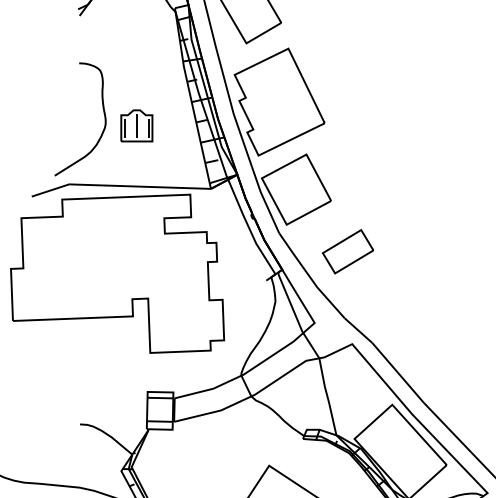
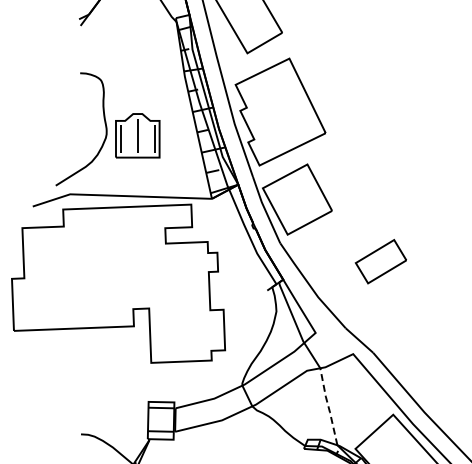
part: (136, 125) -> (137, 135), size x1.4
part: (347, 251) -> (380, 261), moved
line: (327, 396) -> (328, 406), solid -> dashed

